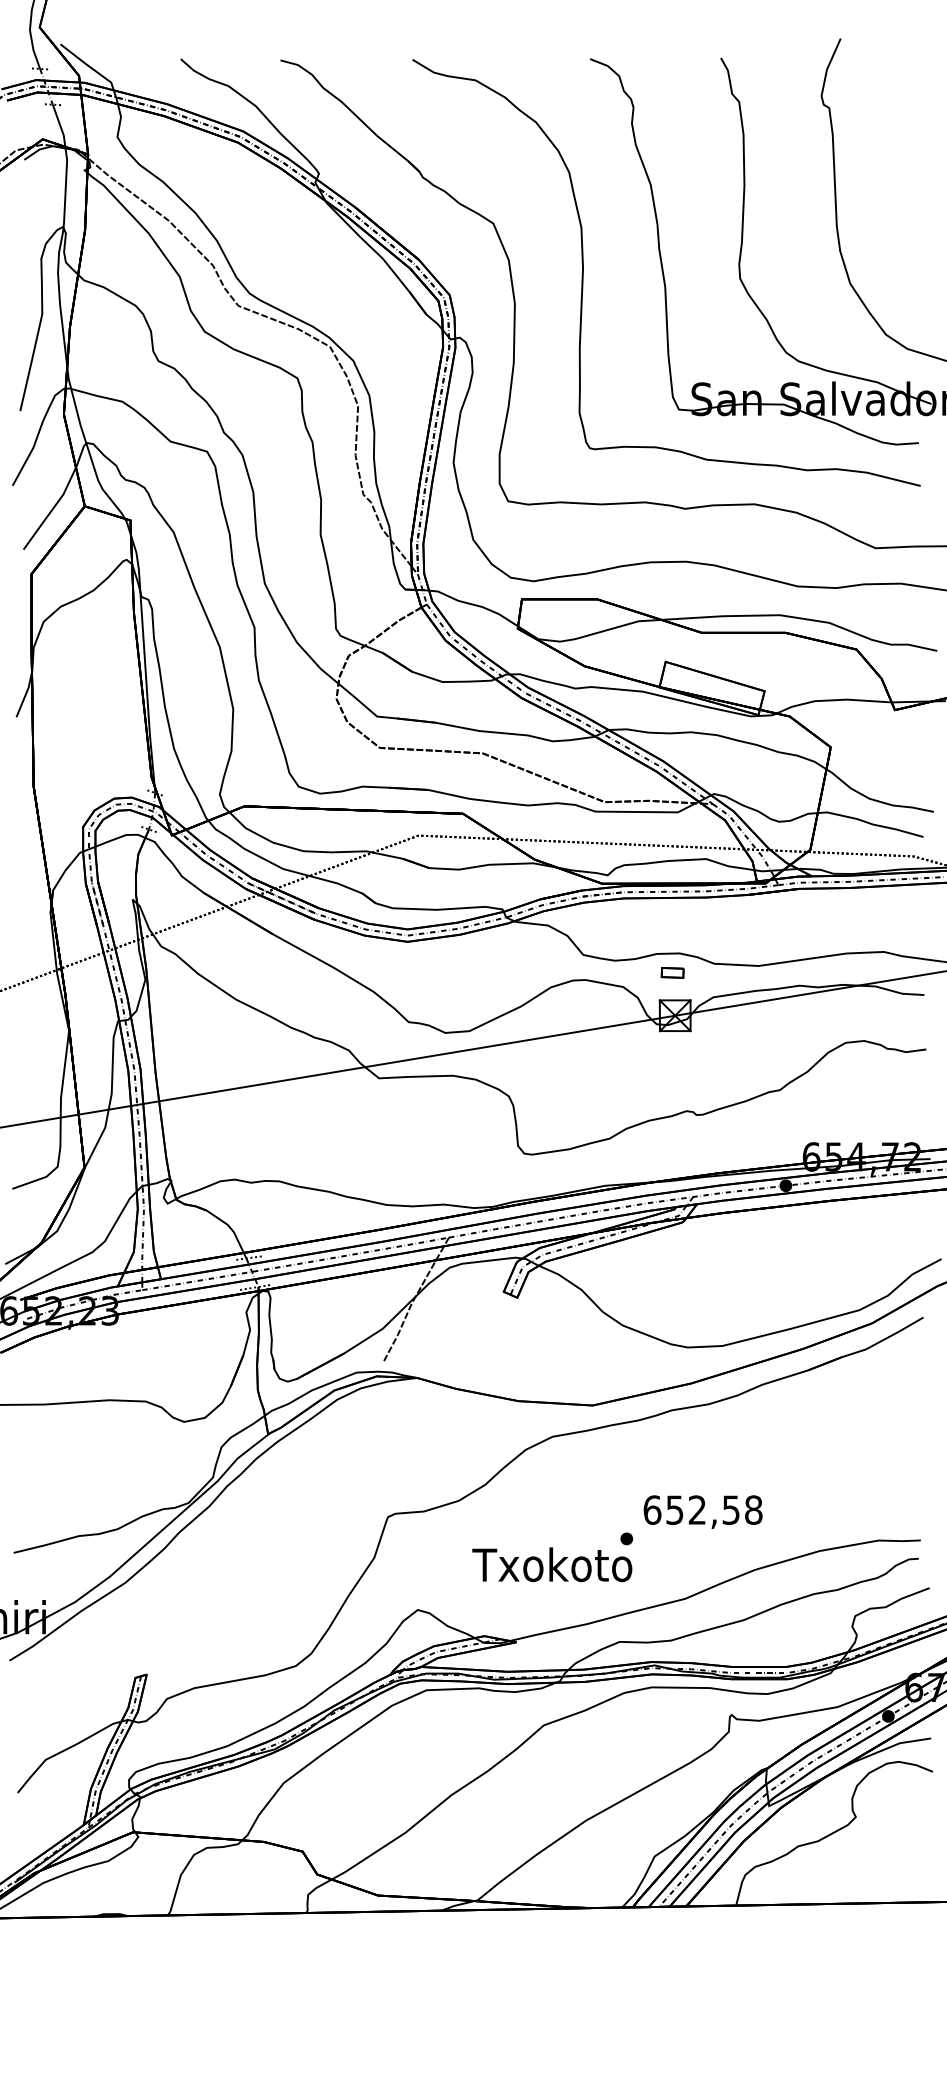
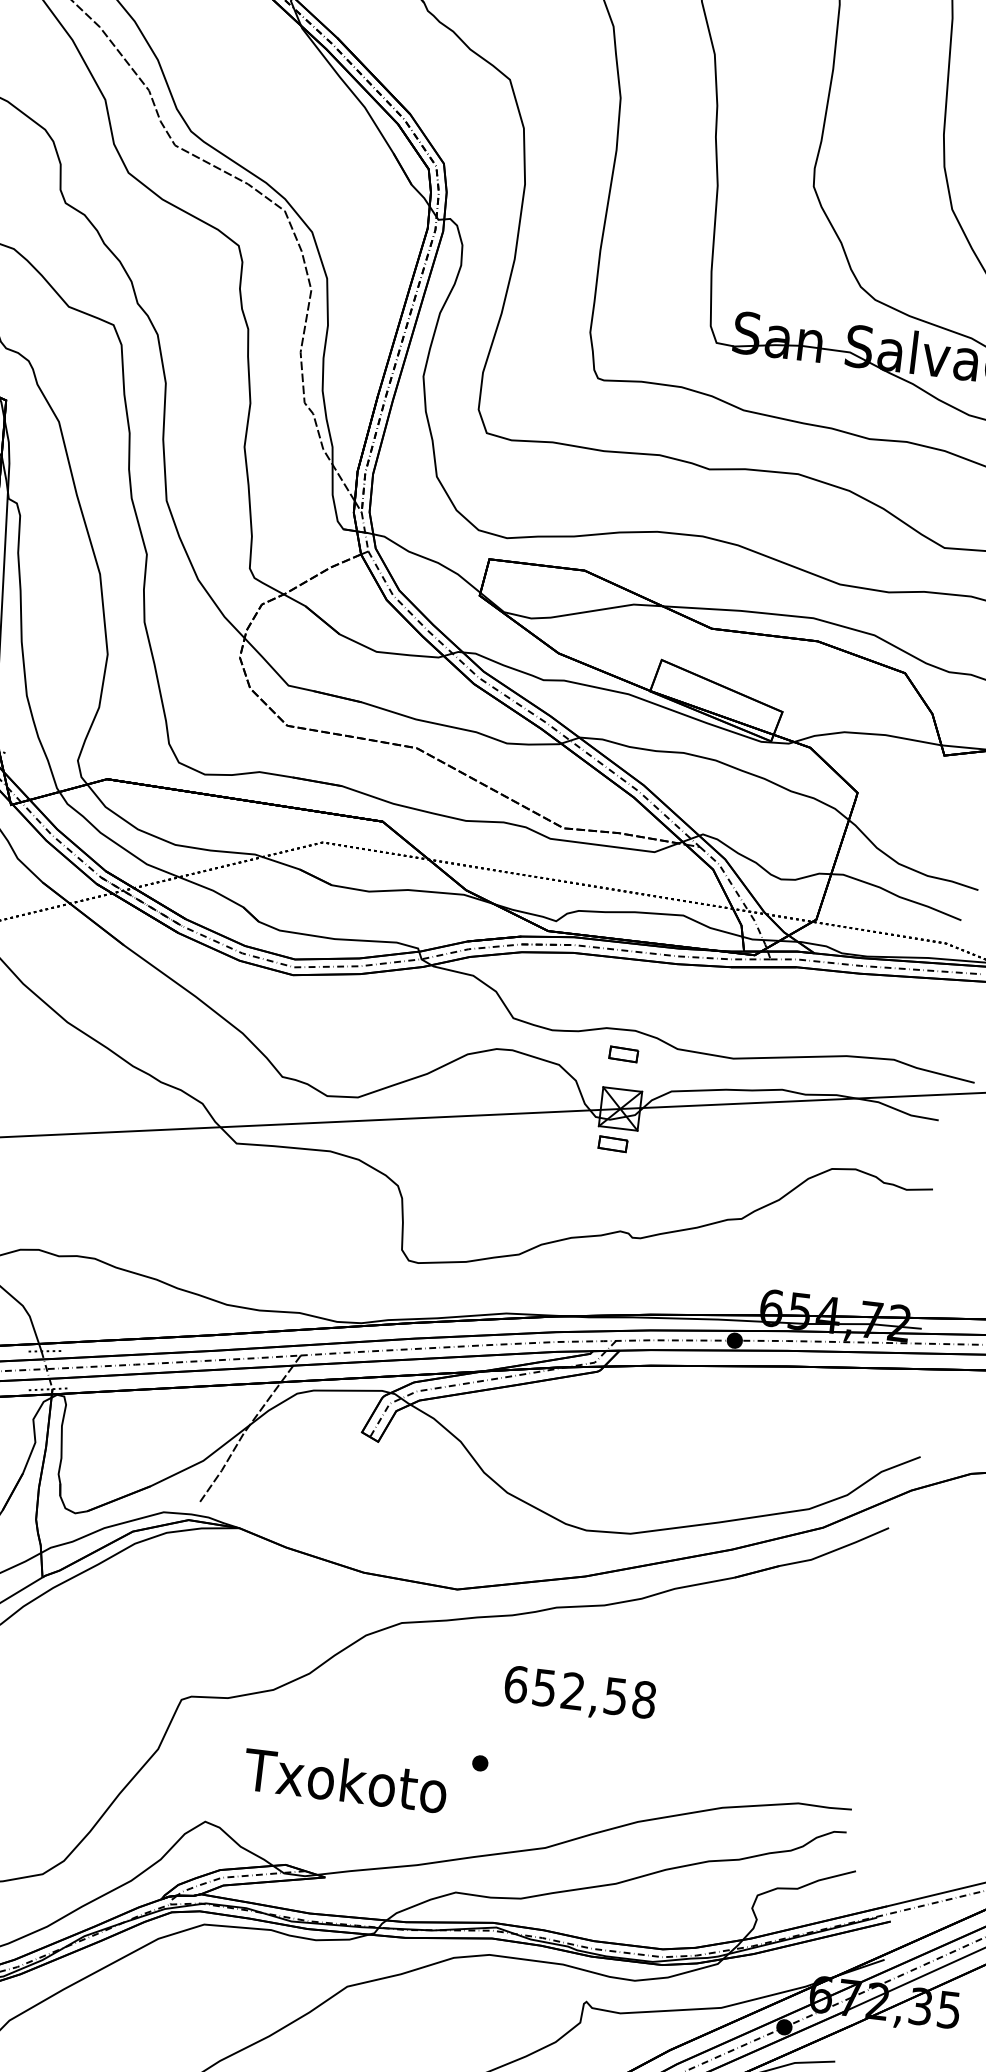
part: (672, 1043) -> (612, 1143), added
text: (702, 1511) -> (579, 1693), moved
text: (552, 1564) -> (345, 1780), moved

